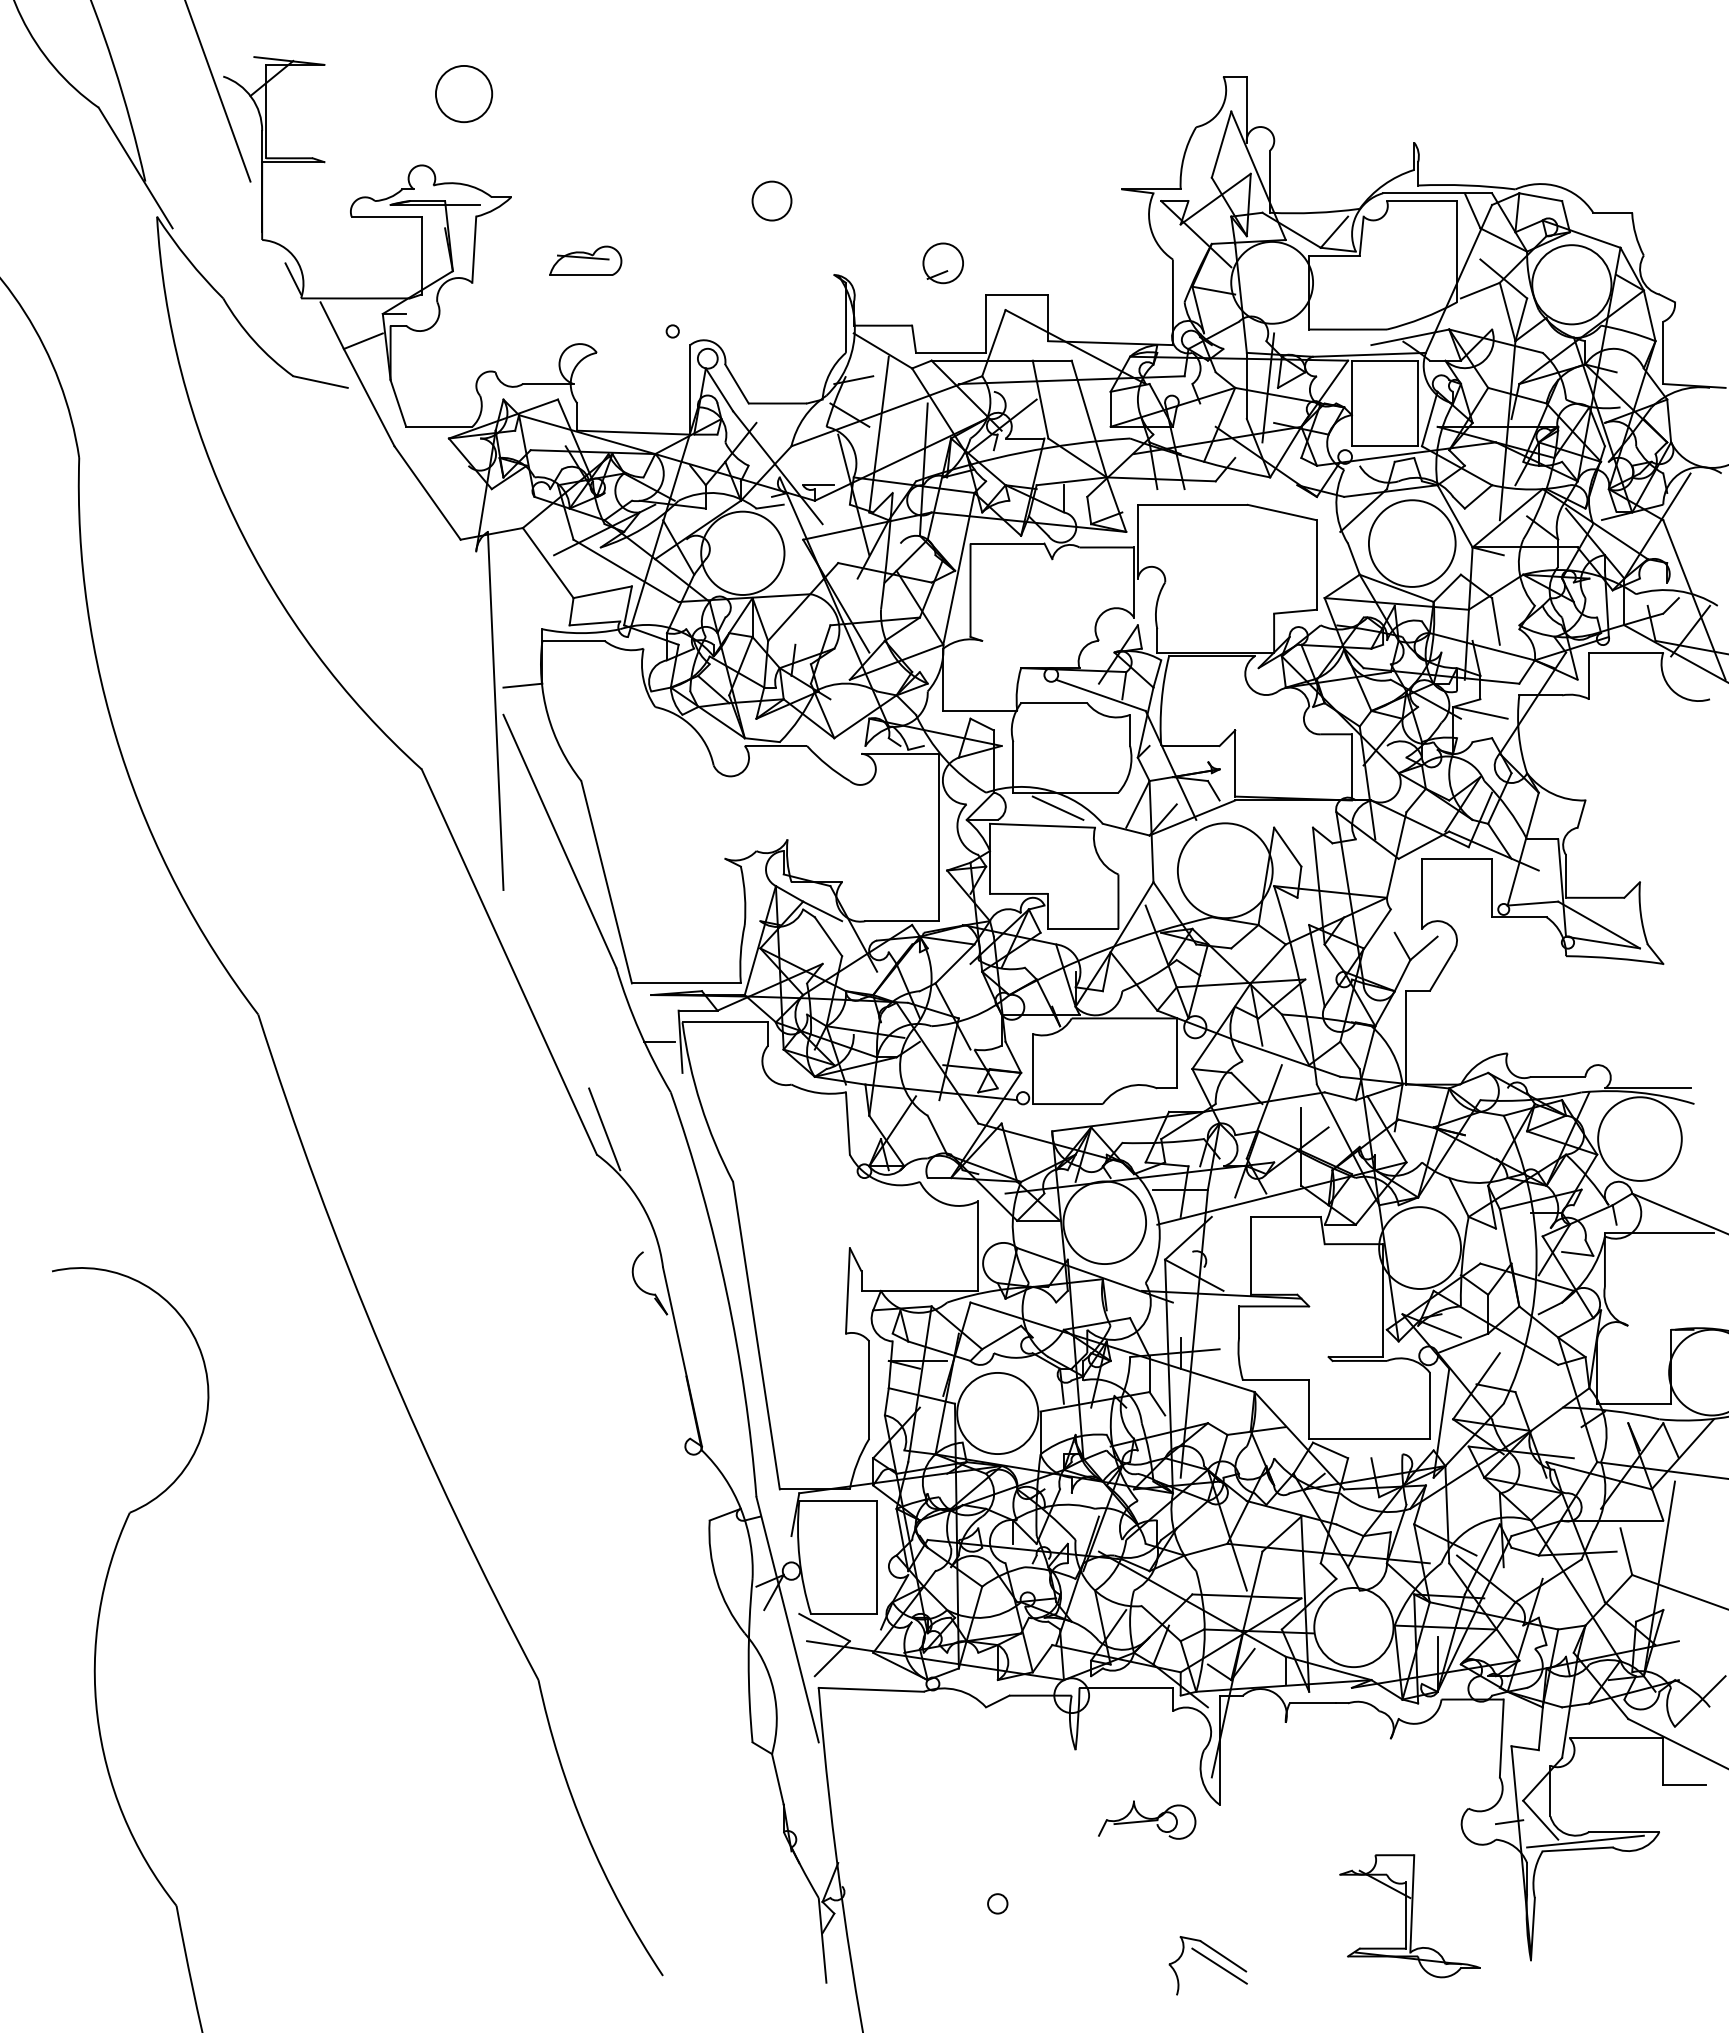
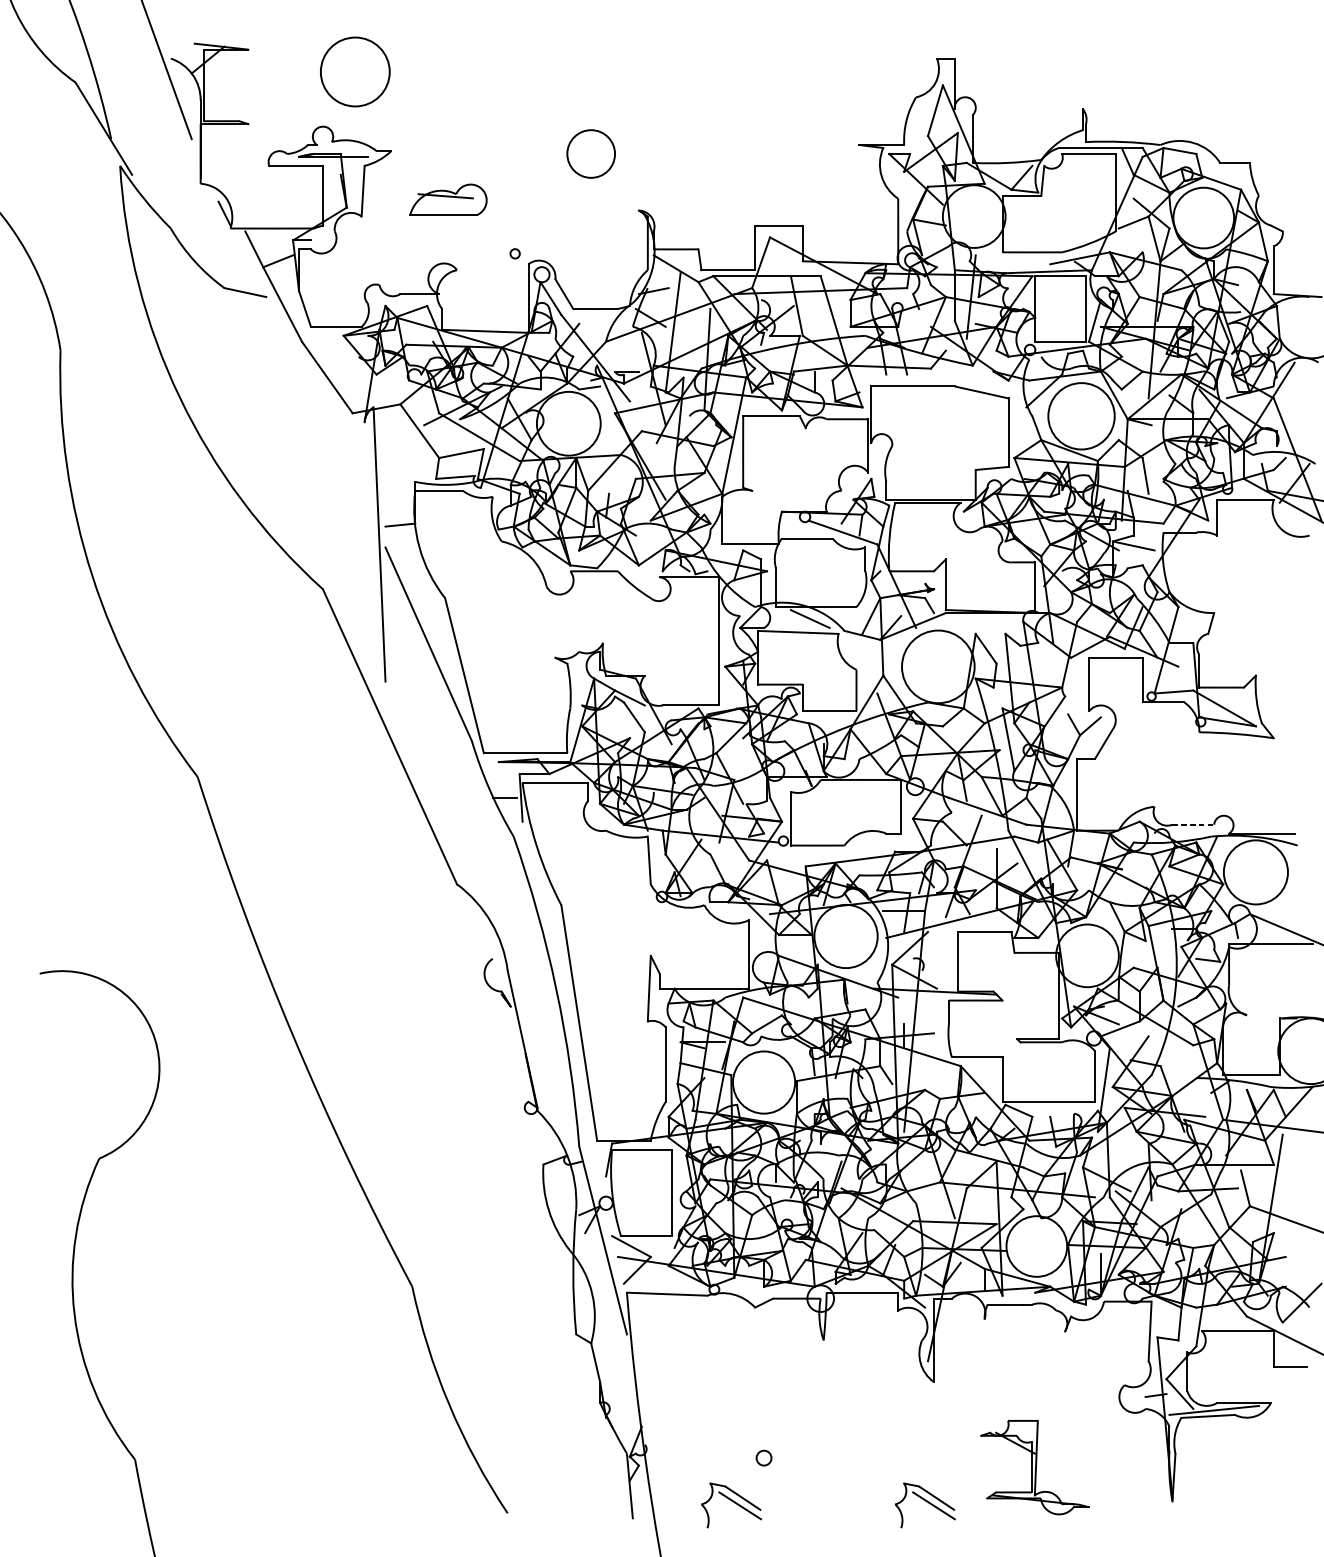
circle: (463, 93) -> (354, 71), size x1.6
circle: (771, 200) -> (590, 153), size x1.6
part: (585, 260) -> (448, 199), size x1.4
part: (942, 263) -> (721, 201), removed
line: (1558, 1076) -> (1193, 824), solid -> dashed
line: (604, 1129) -> (462, 865), removed
part: (1147, 1819) -> (878, 1393), removed
part: (1409, 1916) -> (1034, 1467), moved
part: (954, 1965) -> (730, 1505), added

